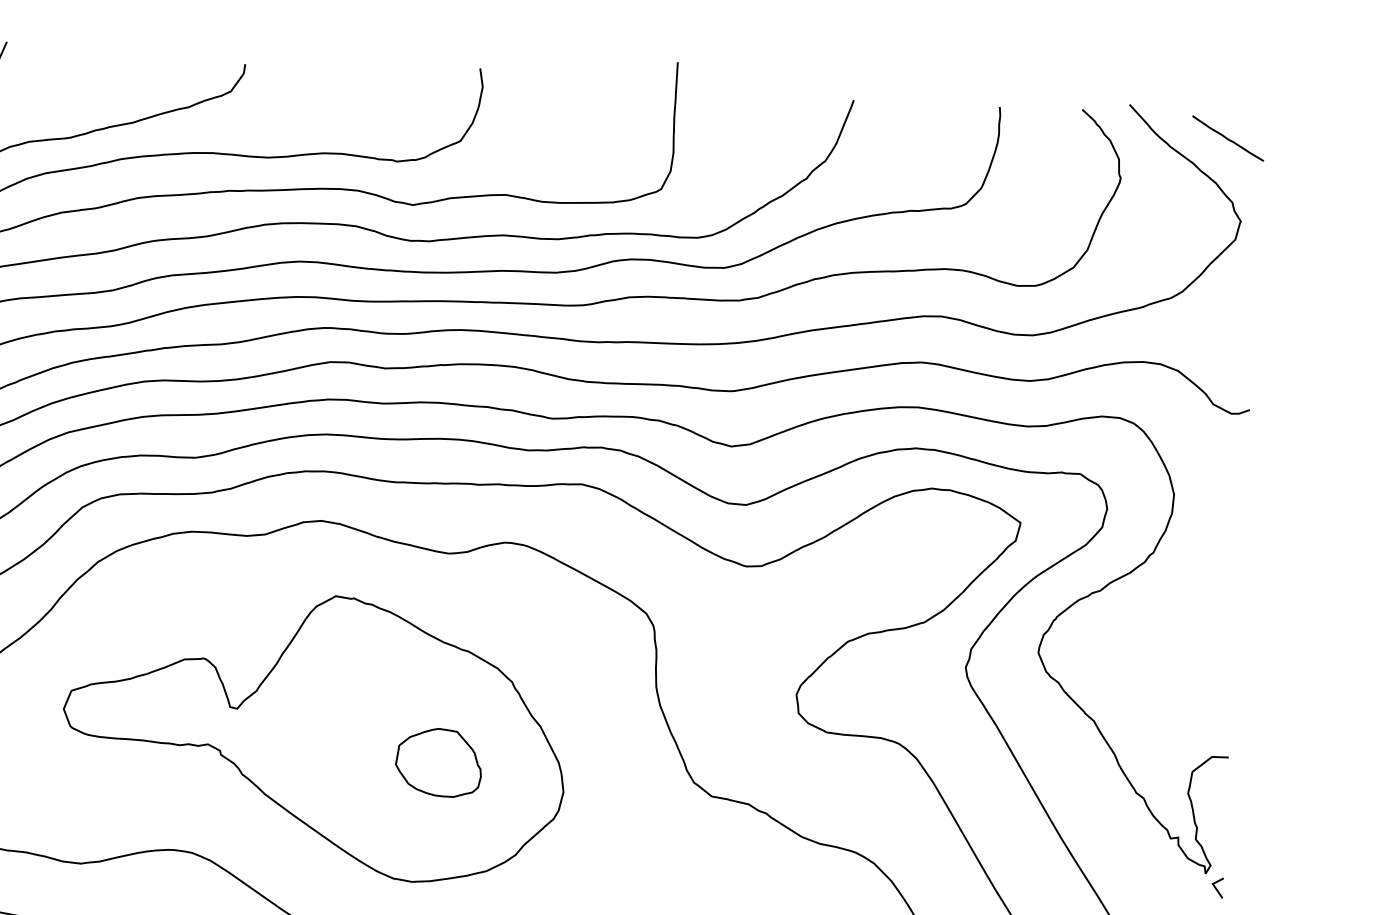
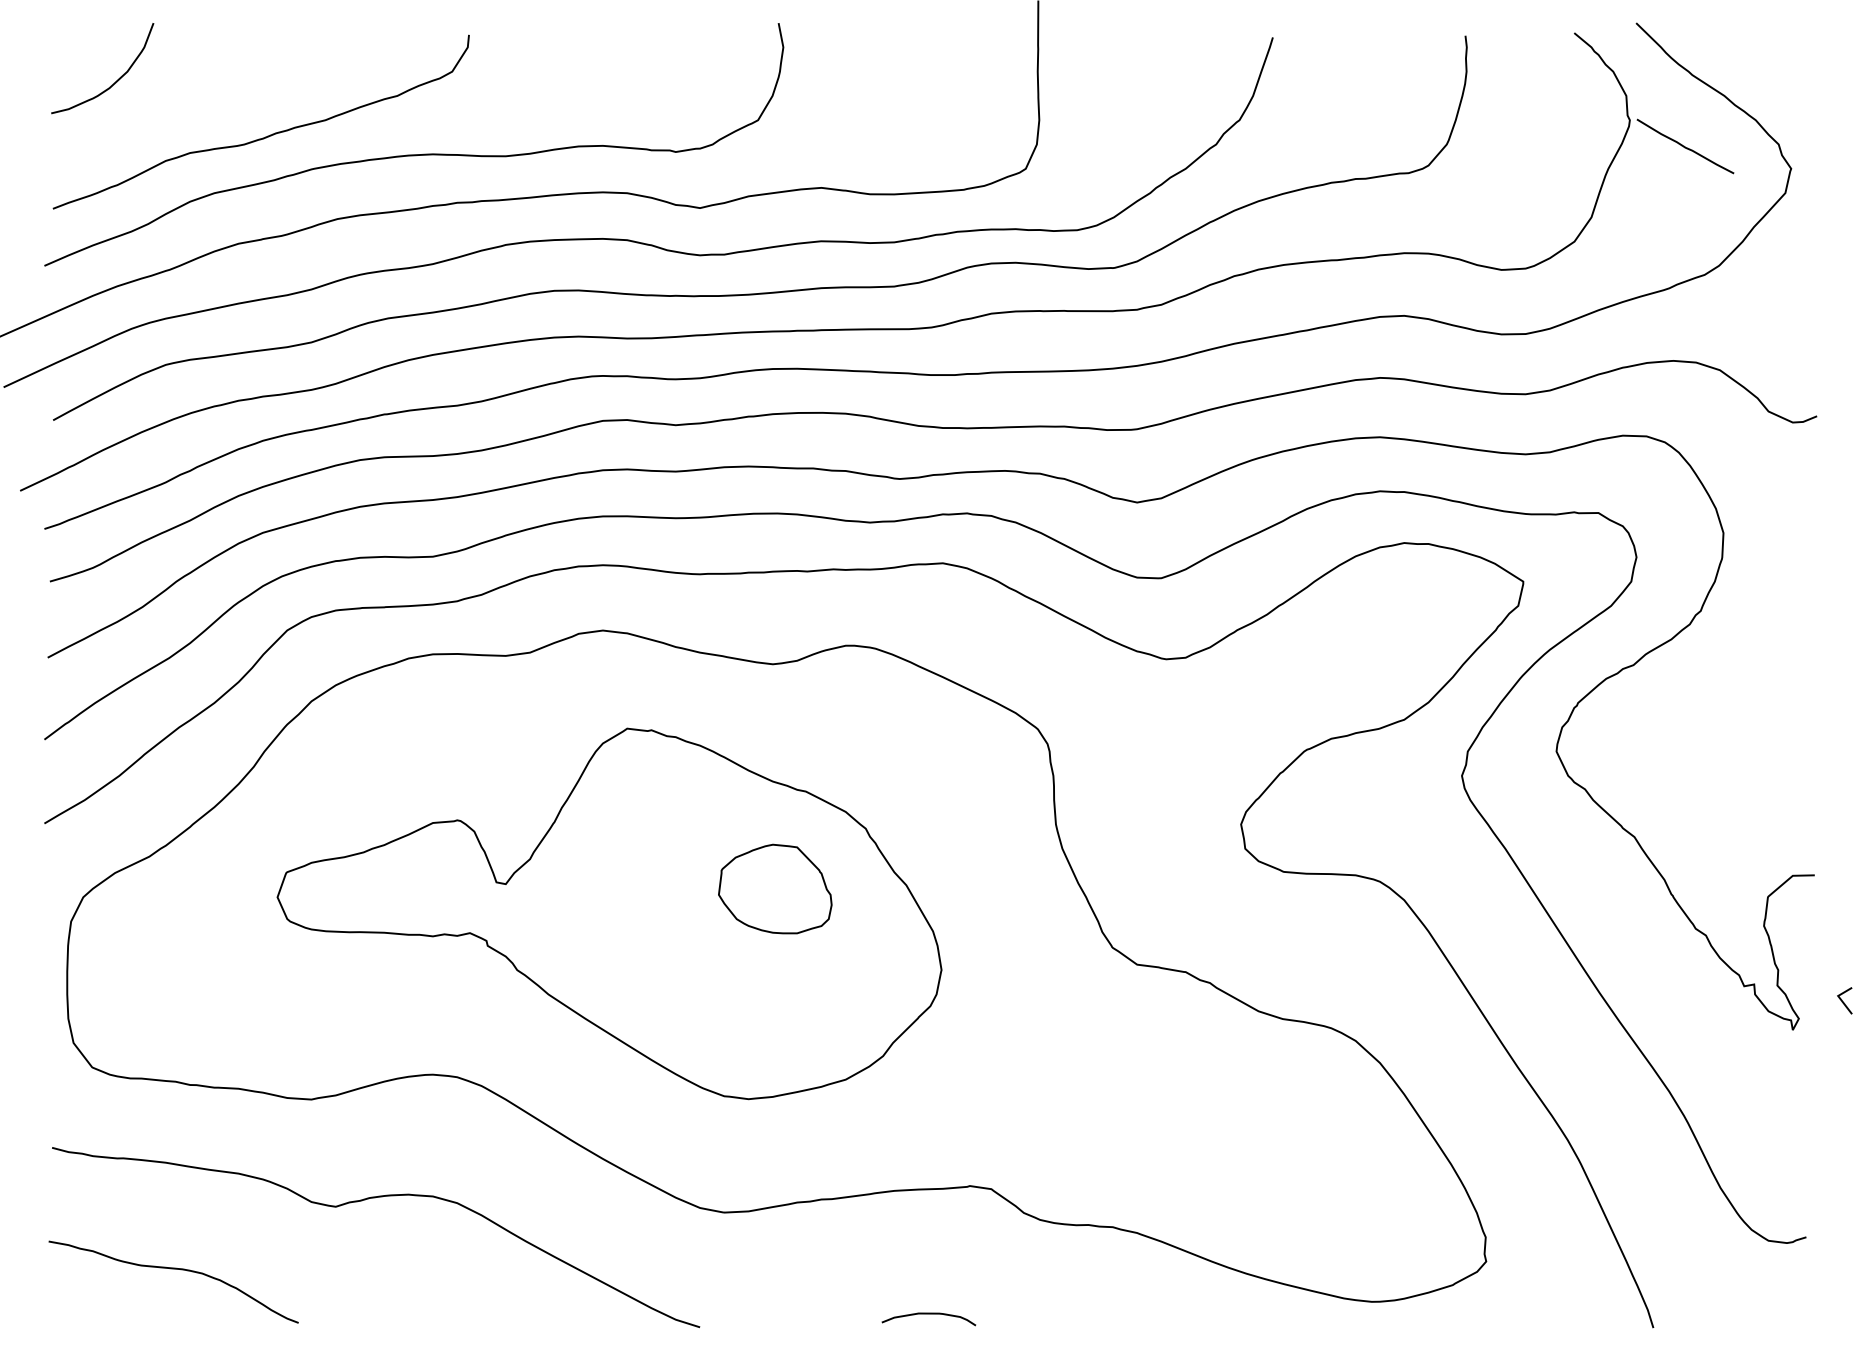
curve: (1228, 138) -> (1685, 146), moved
part: (439, 762) -> (775, 888), moved
line: (1216, 888) -> (1843, 1001), moved

